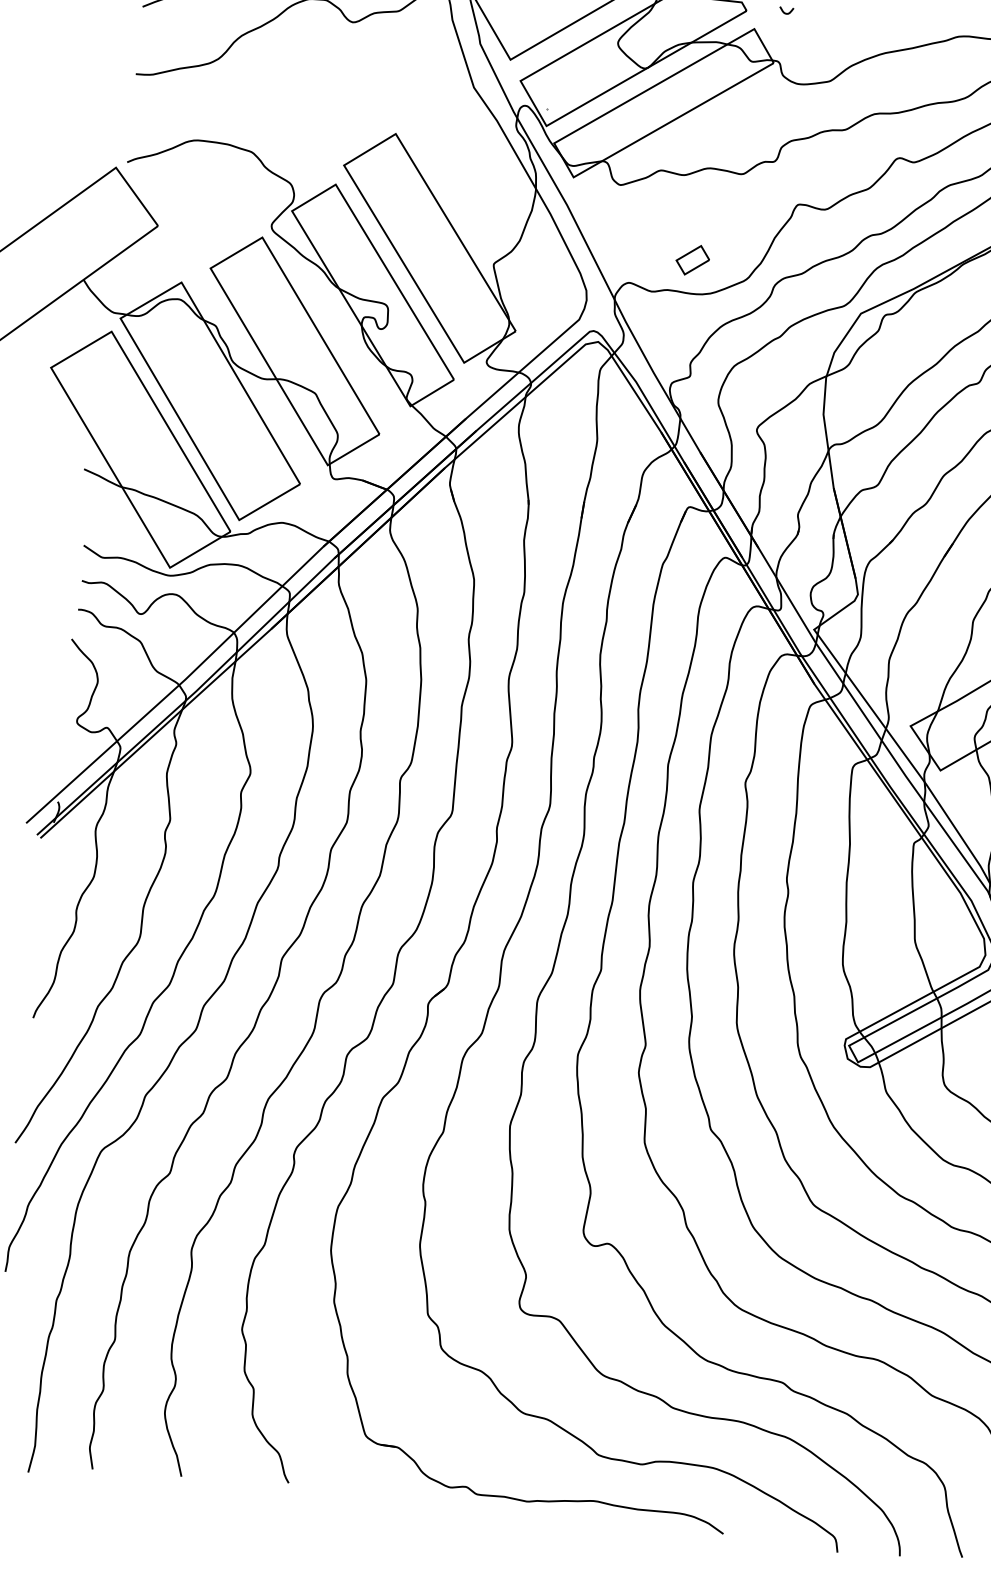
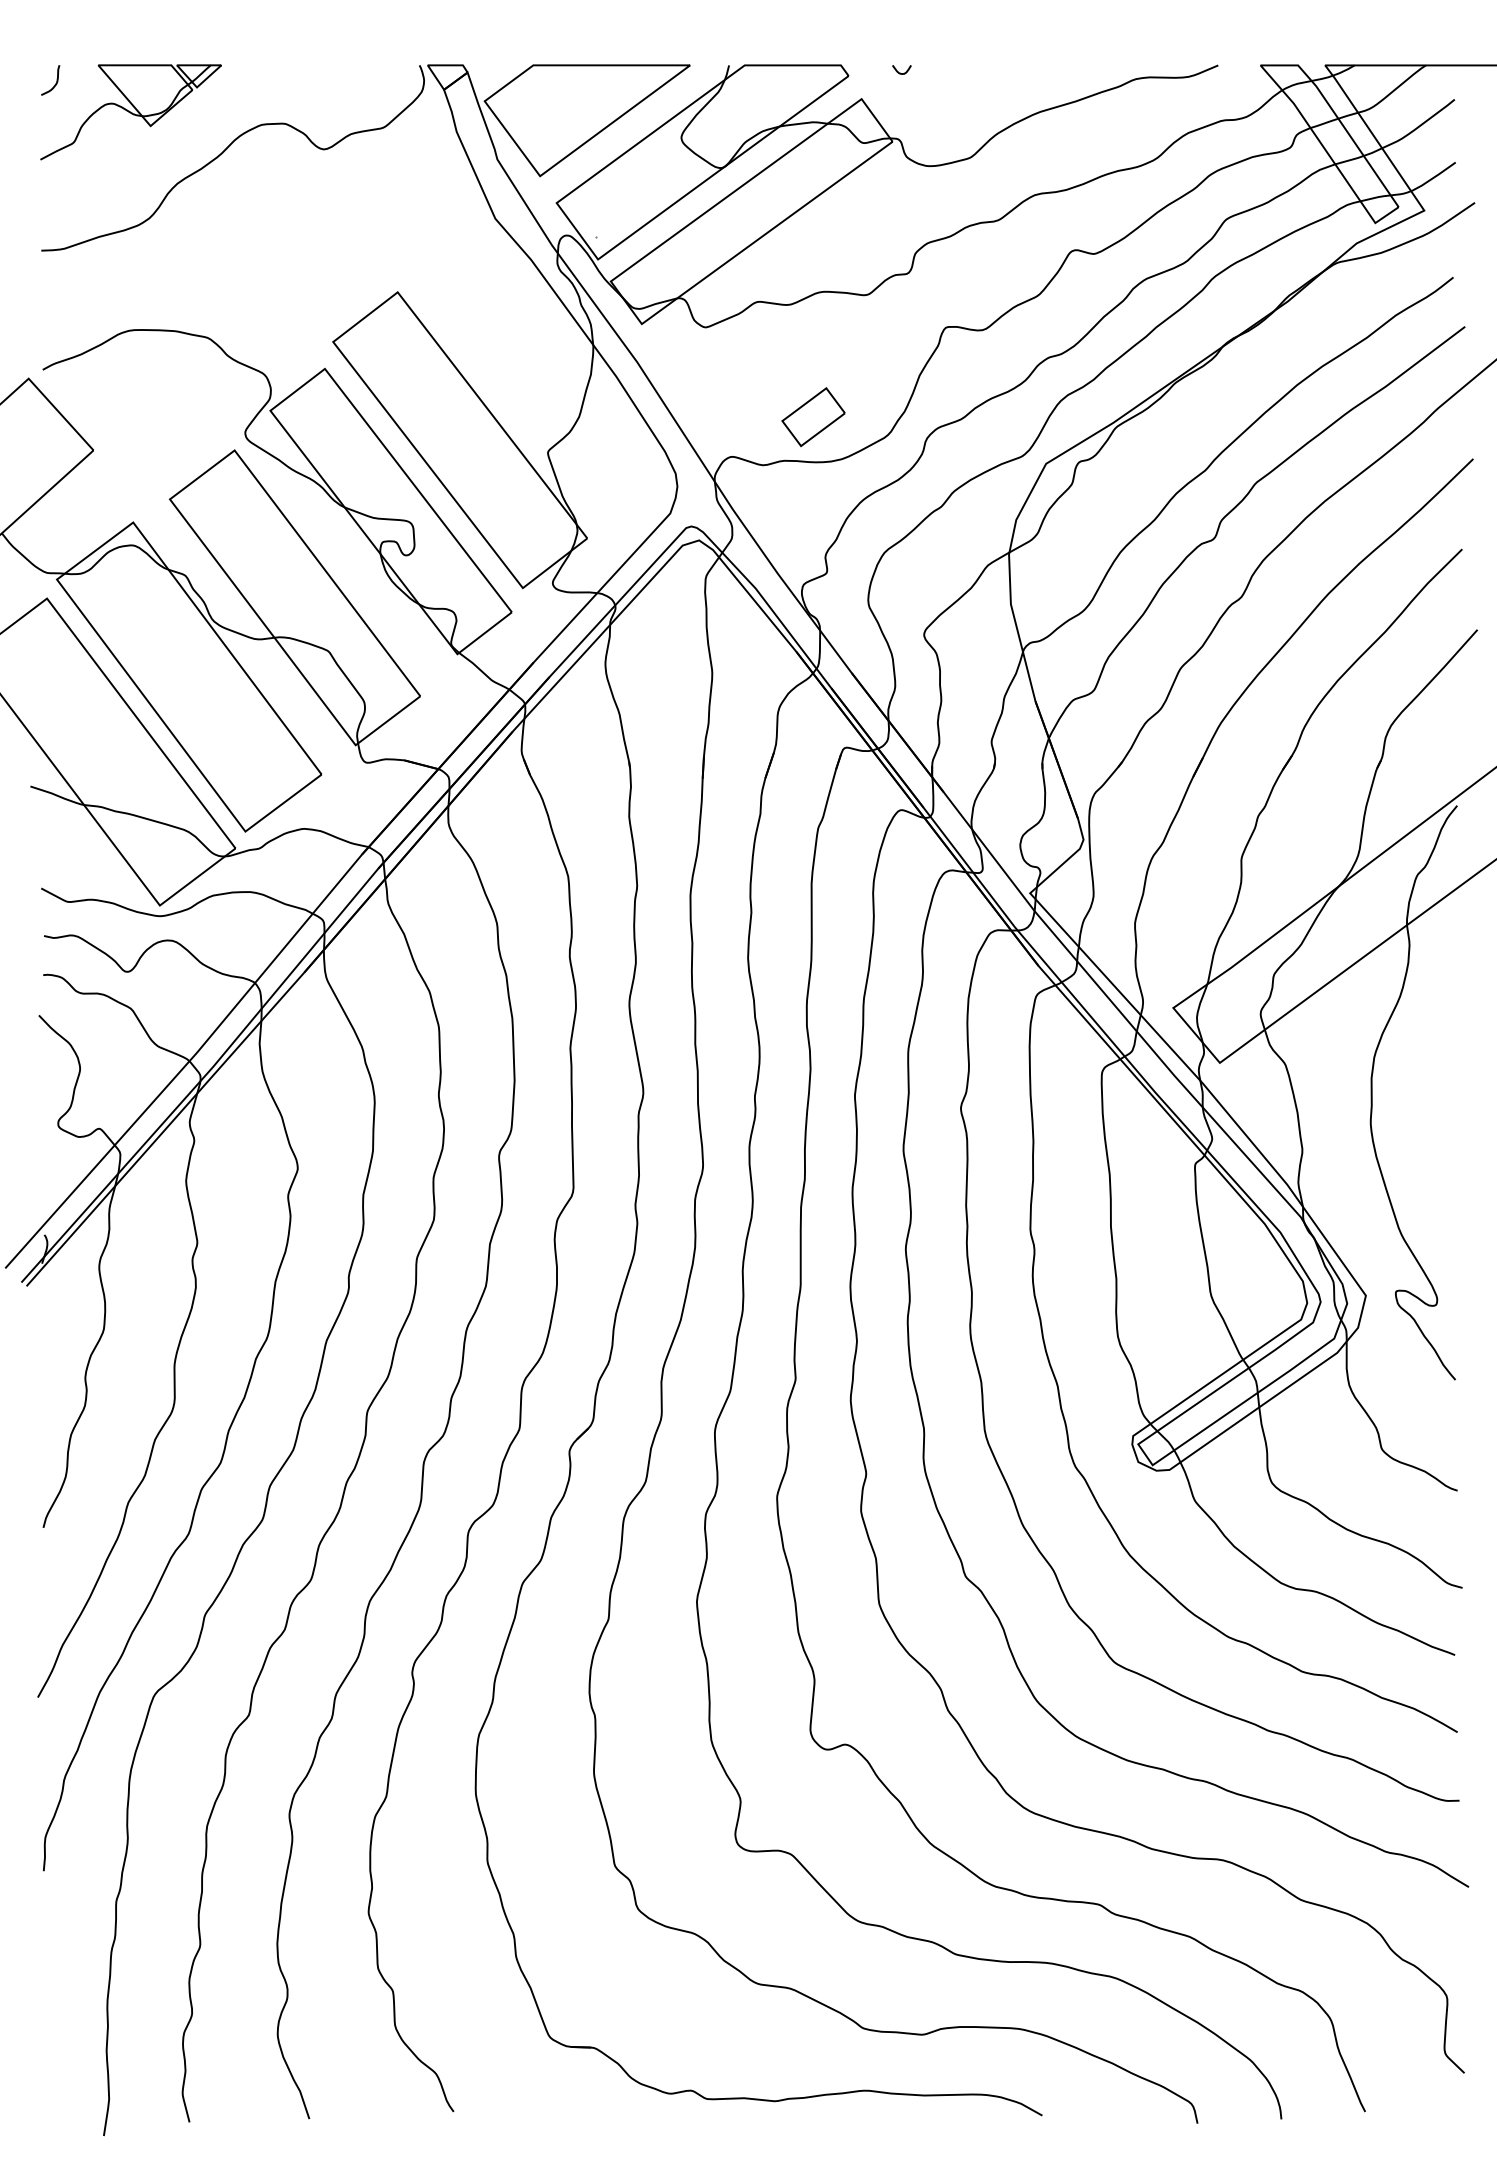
part: (692, 260) -> (813, 417), size x1.43

